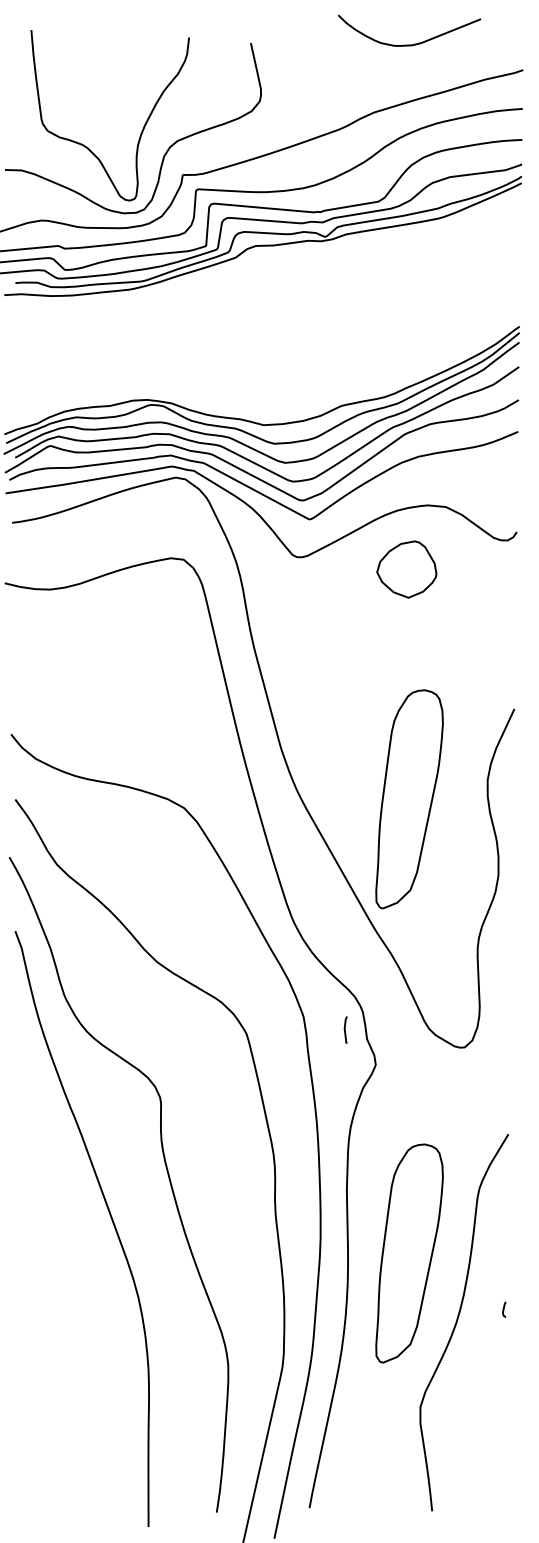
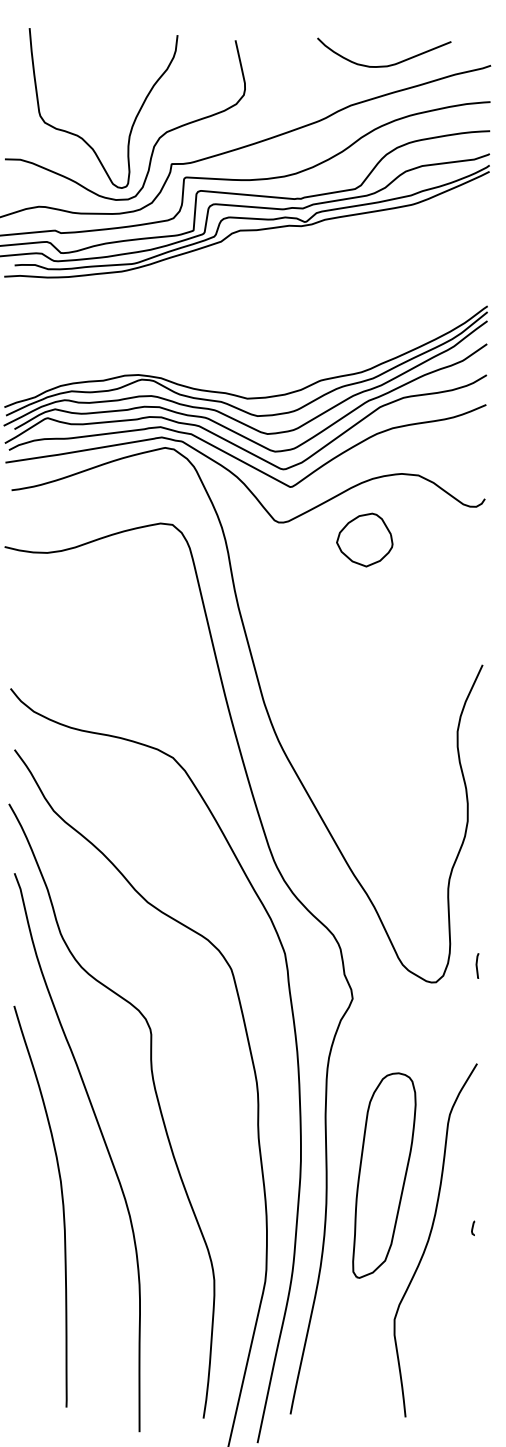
curve: (415, 43) -> (389, 64), moved
part: (406, 568) -> (364, 539), moved
part: (409, 799) -> (384, 749), removed
line: (345, 1029) -> (477, 965), moved
curve: (66, 1286) -> (62, 1206), added

